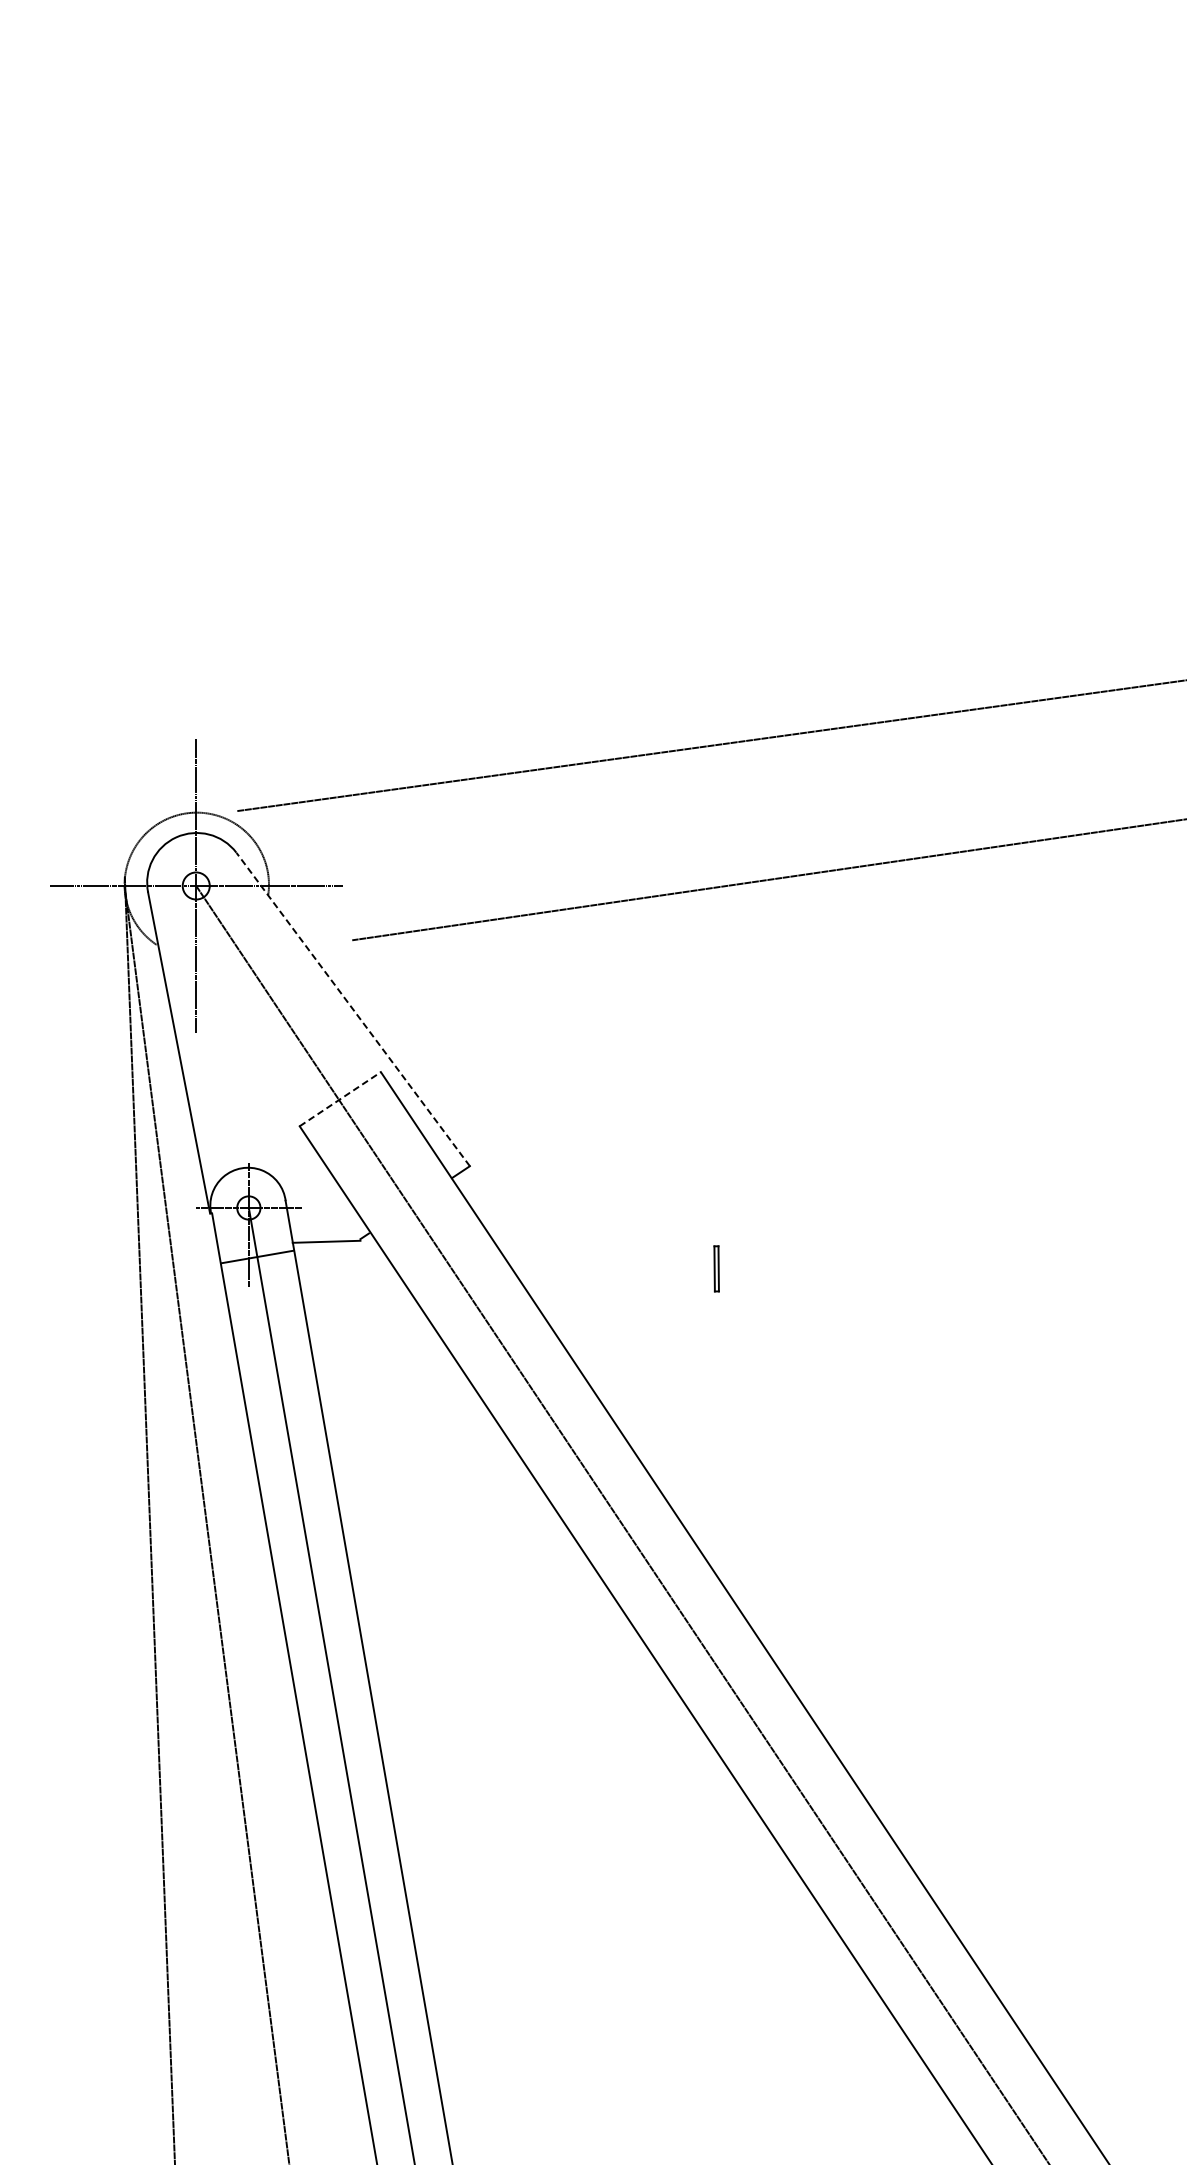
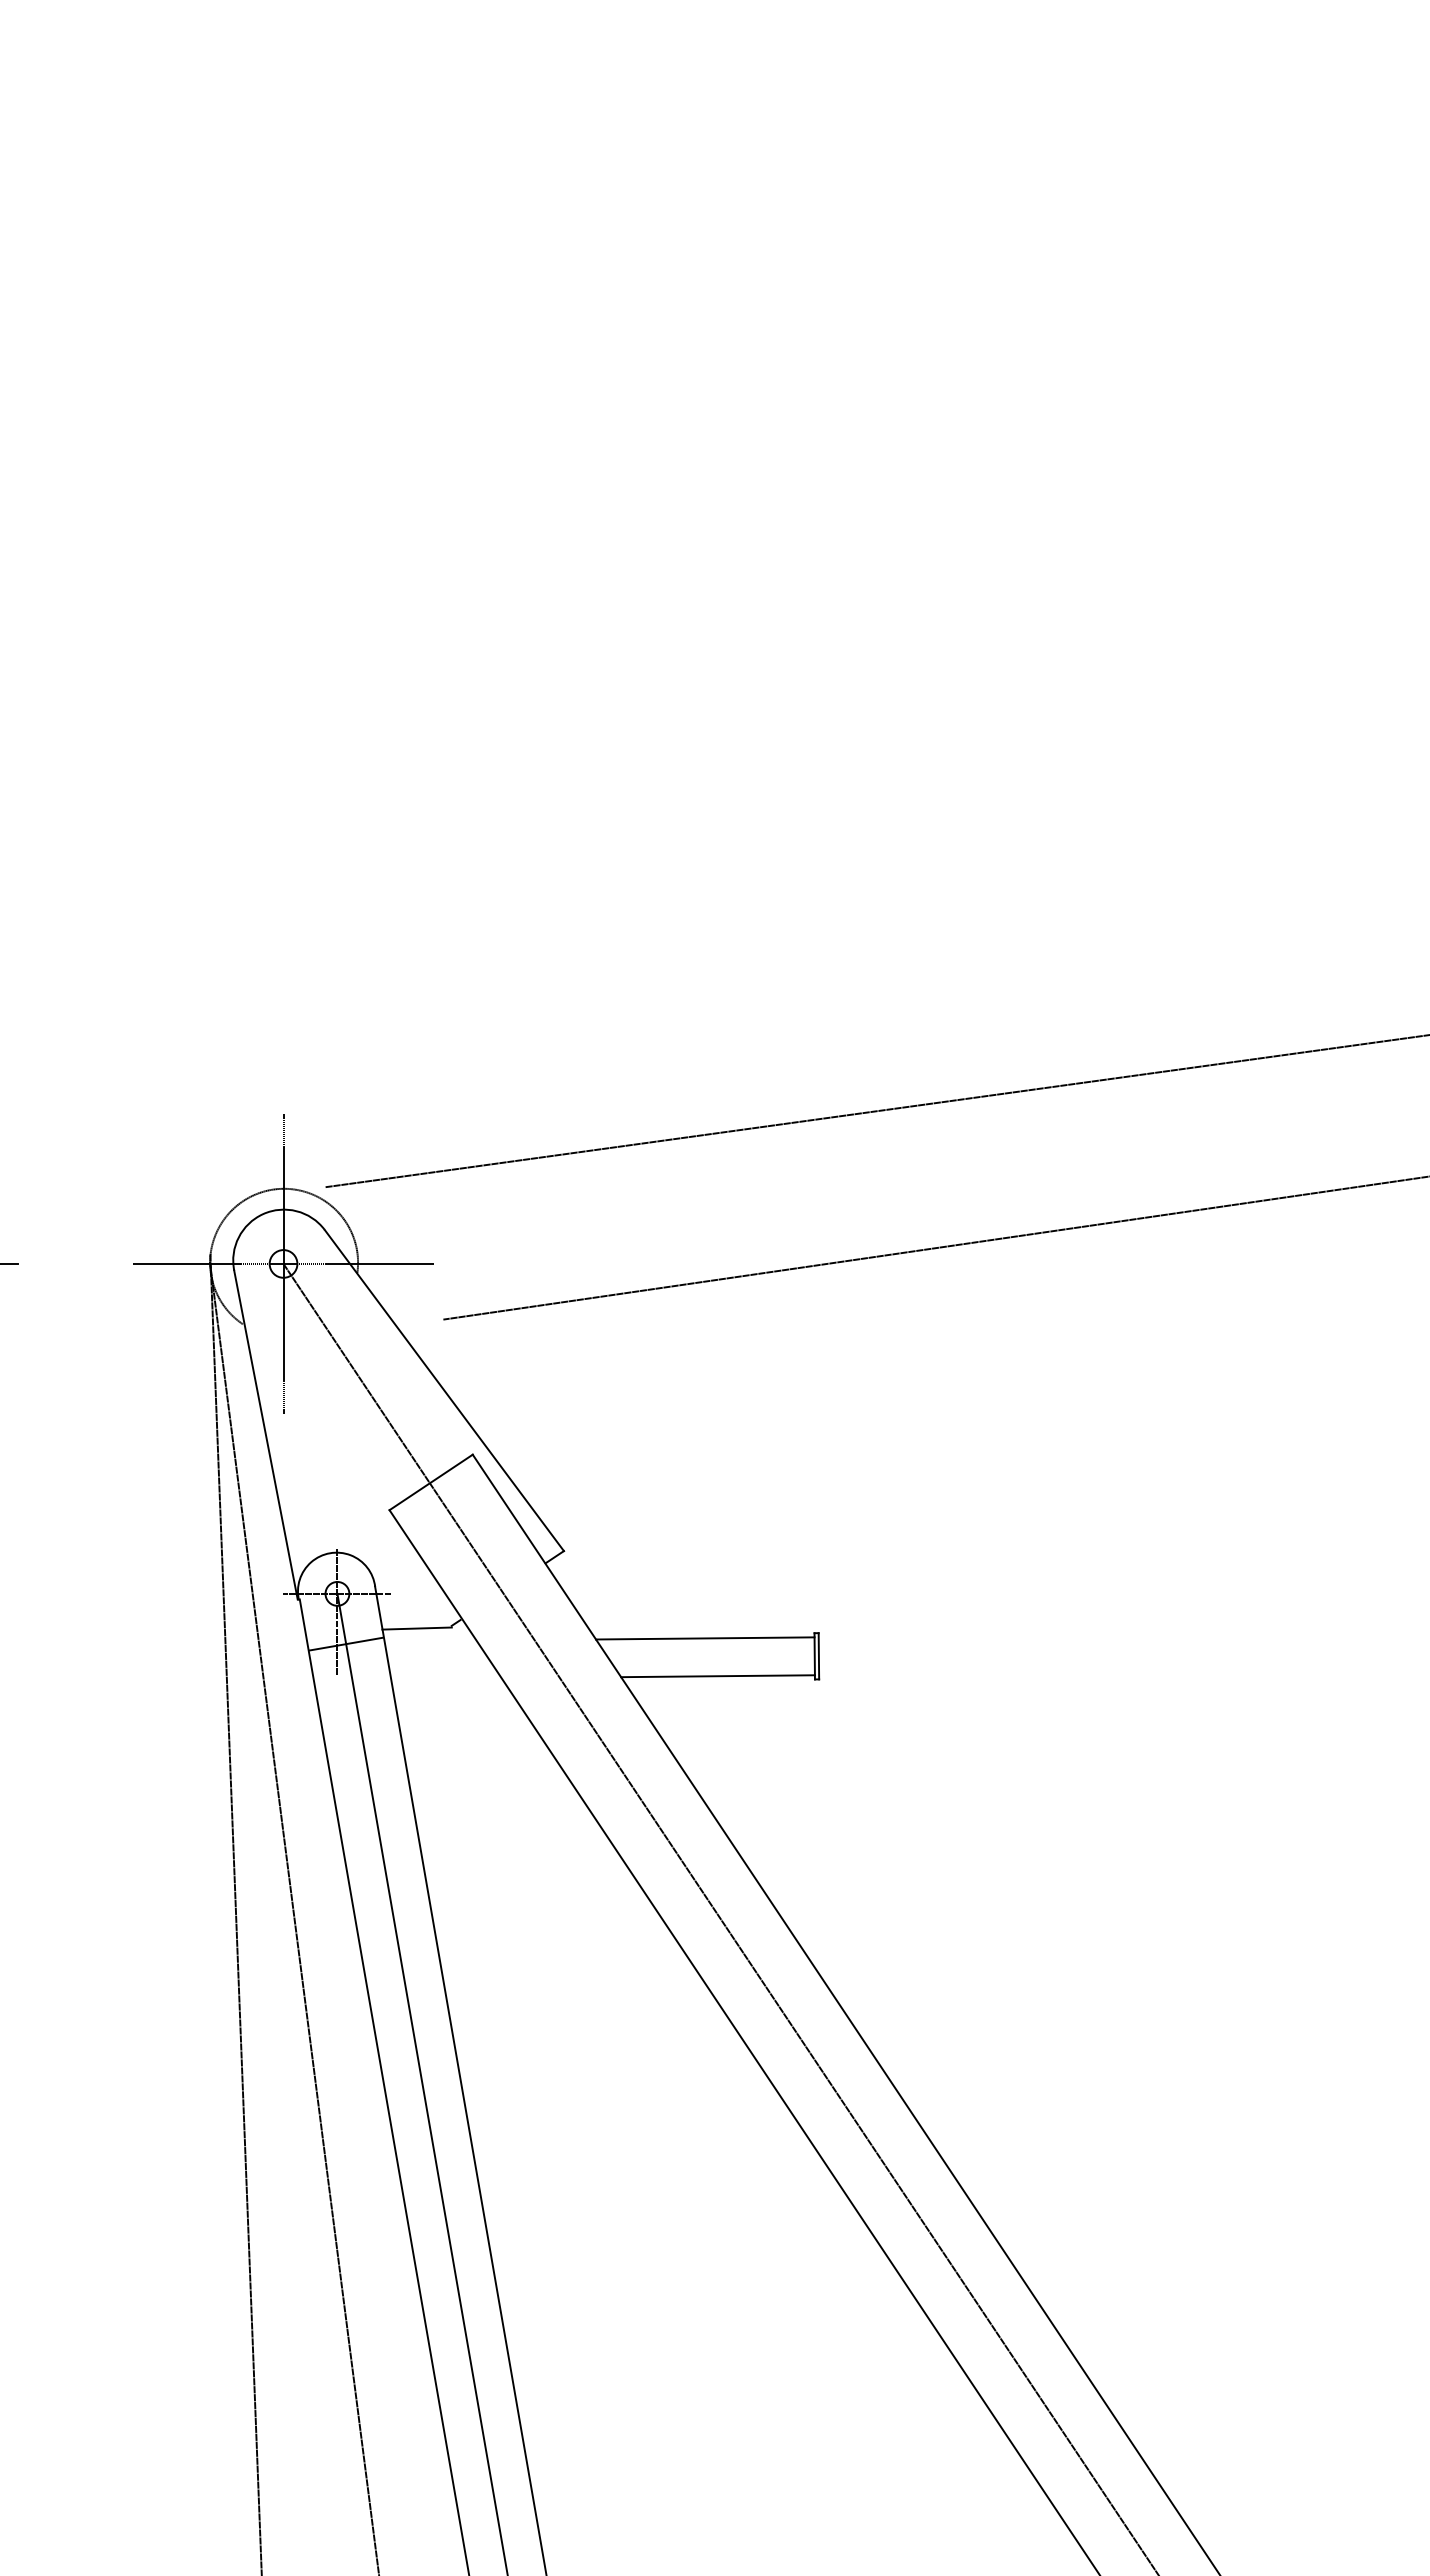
line: (353, 1009) -> (444, 1390), dashed -> solid
line: (340, 1099) -> (431, 1482), dashed -> solid
line: (607, 1251) -> (704, 1638), added
line: (619, 1288) -> (717, 1676), added

